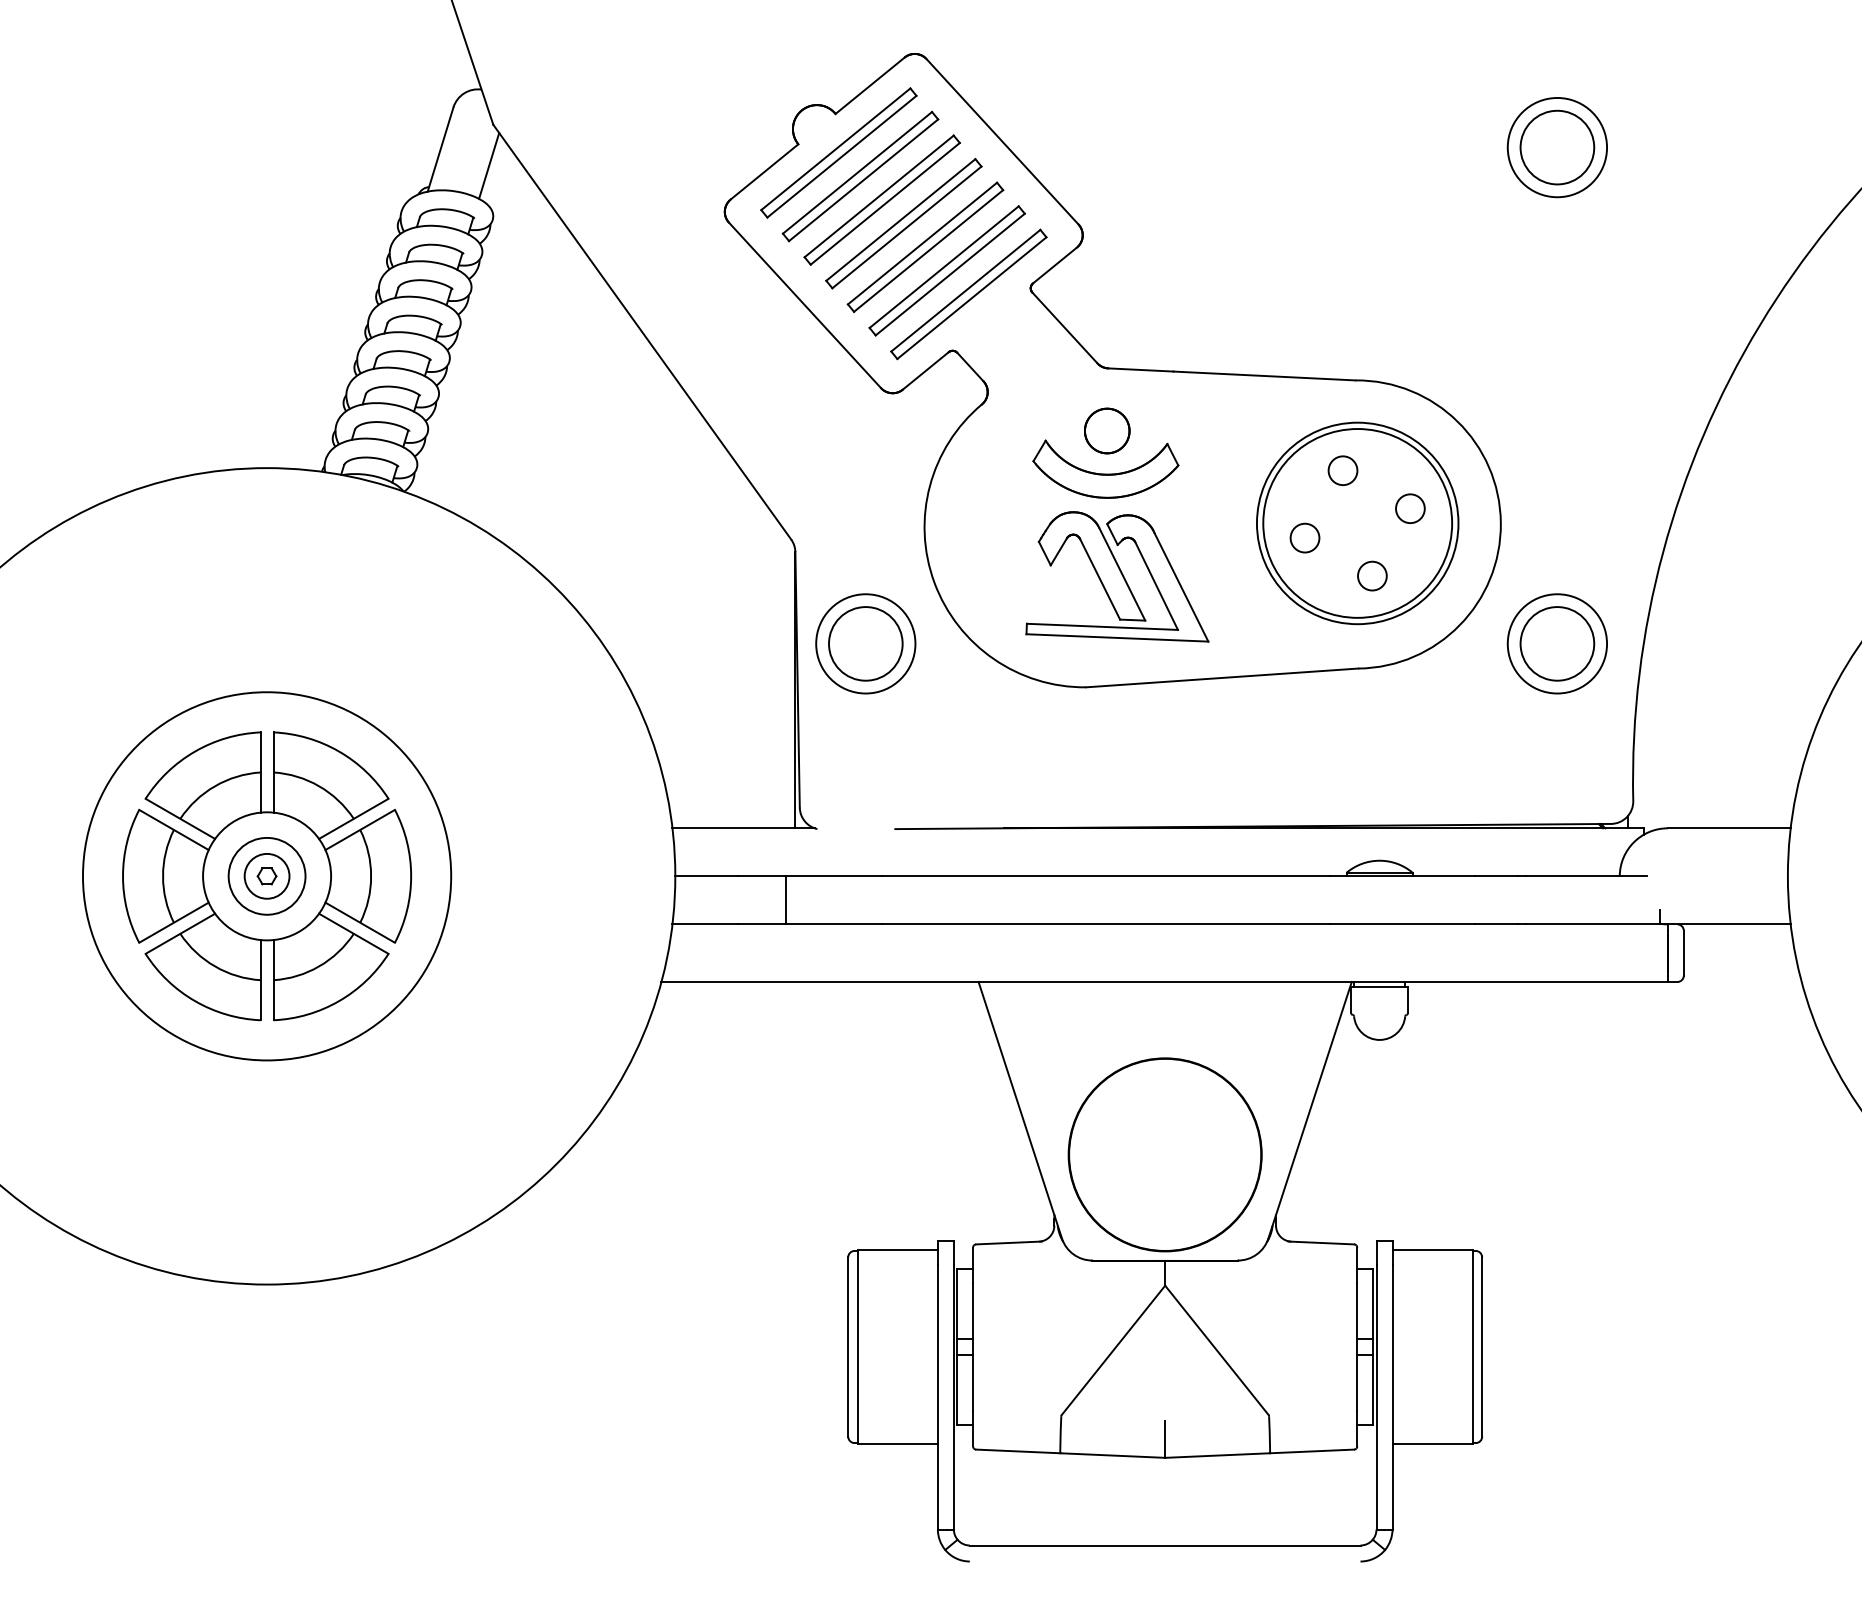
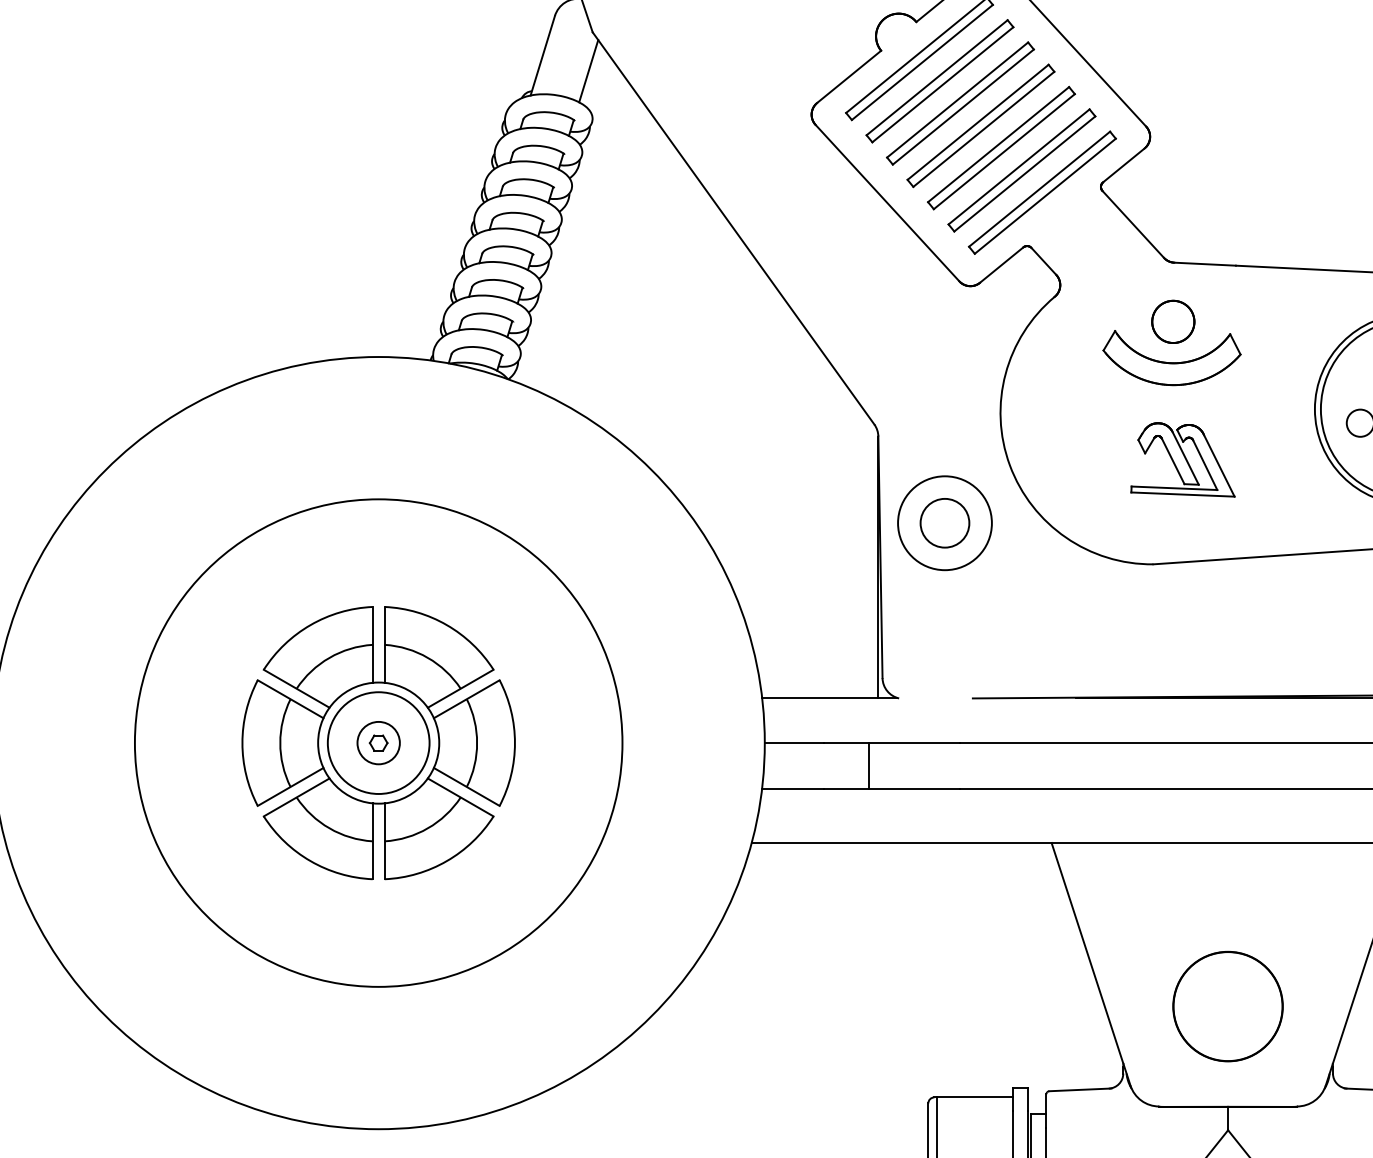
part: (1117, 576) -> (1183, 459), size x0.6
circle: (865, 643) -> (944, 522), size x0.7
circle: (266, 875) -> (378, 742), size x1.4
circle: (266, 876) -> (378, 743), size x1.4
circle: (1164, 1154) -> (1227, 1006), size x0.6

